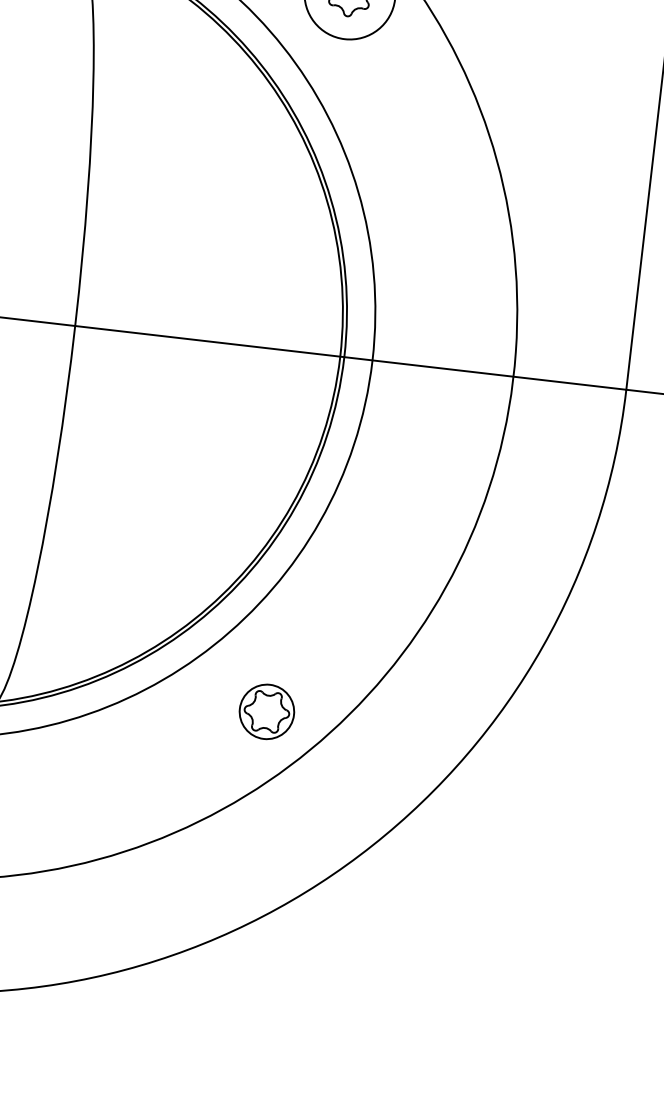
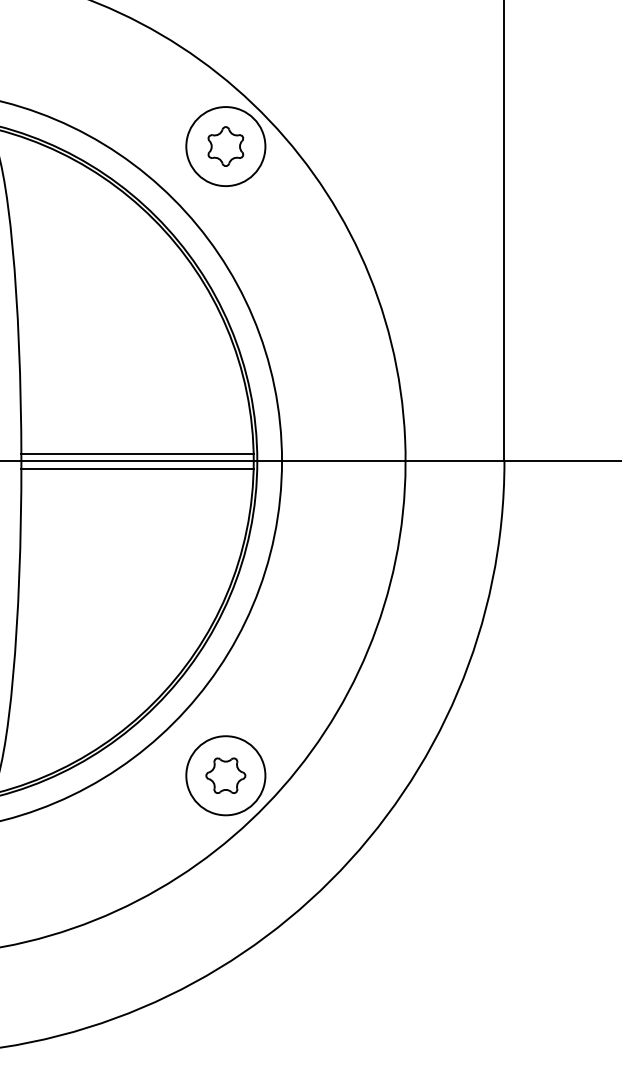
line: (208, 332) -> (137, 453), added
line: (206, 349) -> (137, 468), added
circle: (266, 711) -> (225, 775), size x1.67

